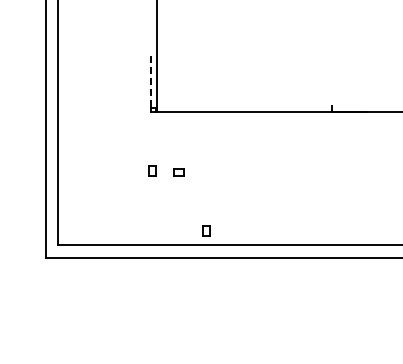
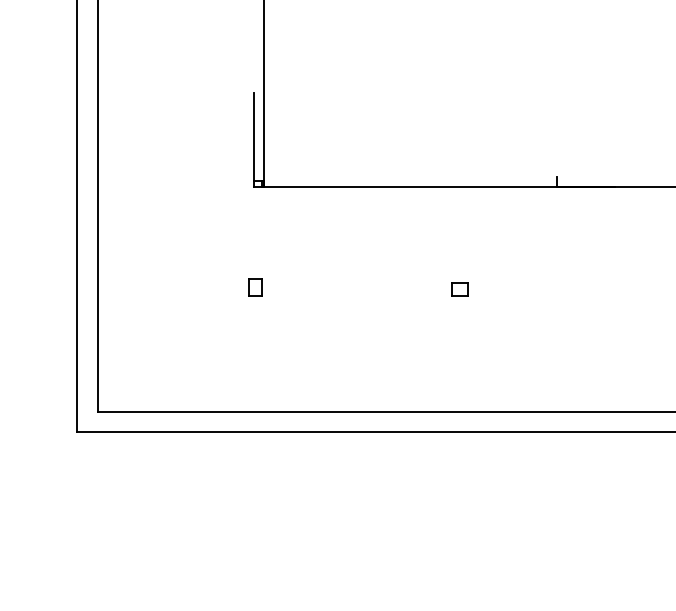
line: (151, 82) -> (254, 138), dashed -> solid
part: (178, 172) -> (458, 289), moved
part: (206, 230) -> (346, 386), removed

